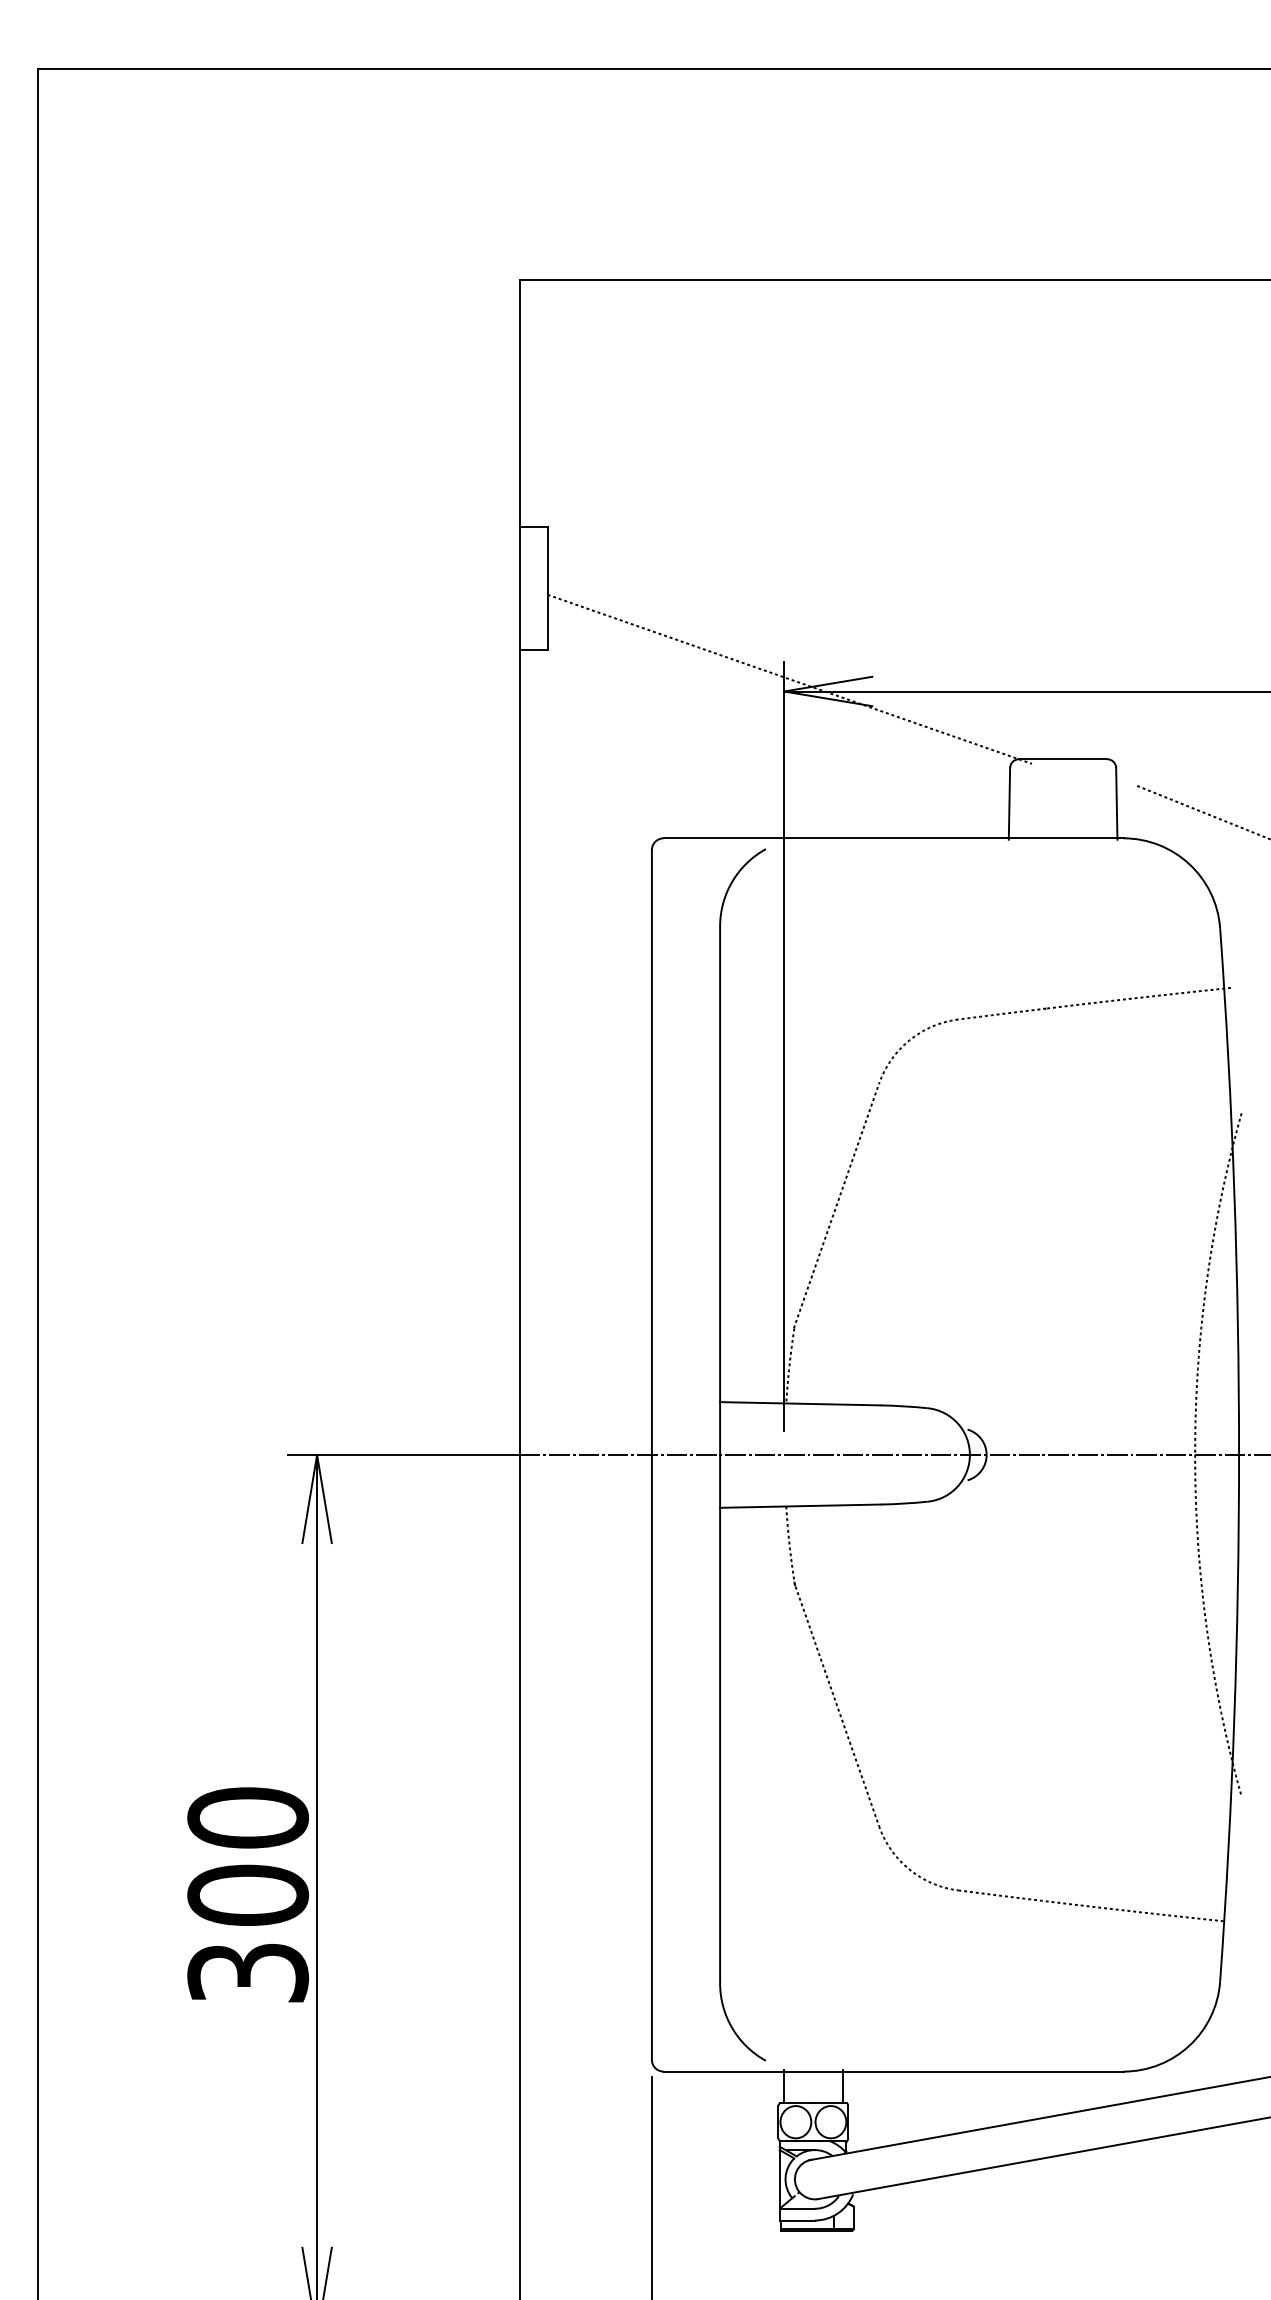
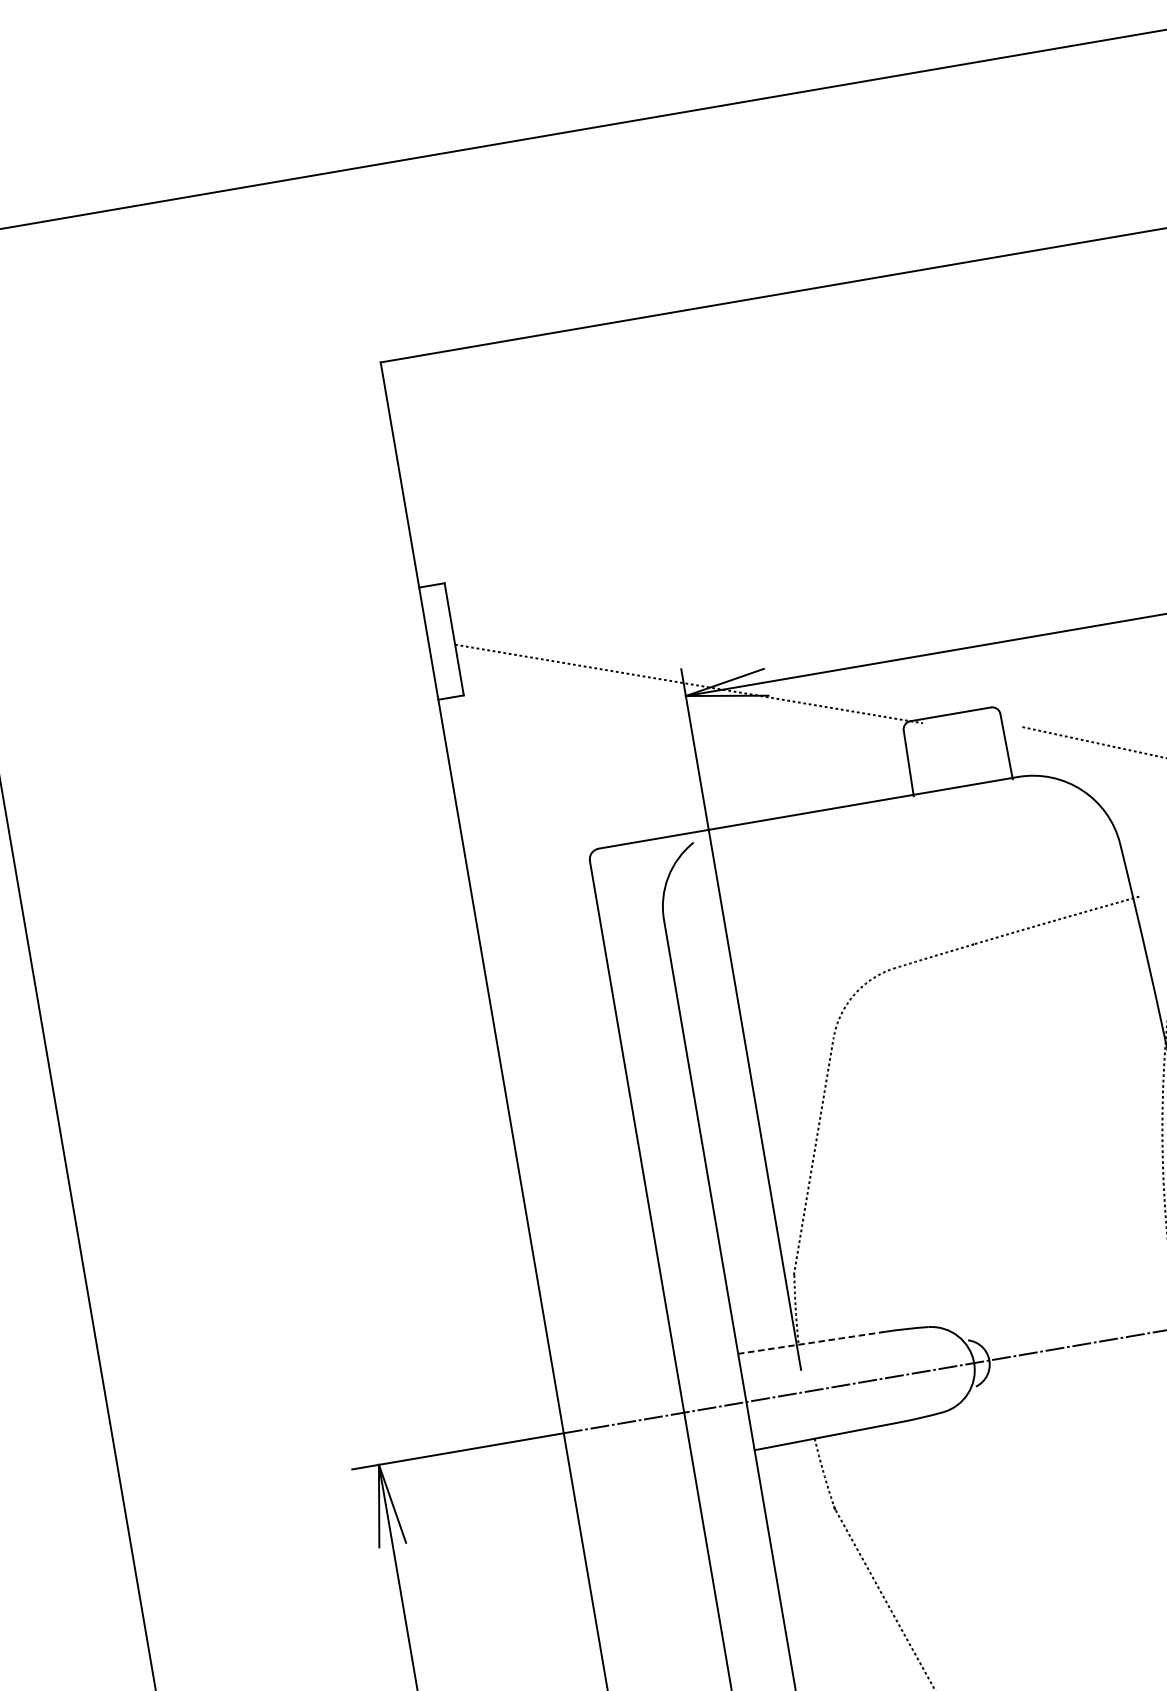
line: (799, 1403) -> (810, 1342), solid -> dashed

